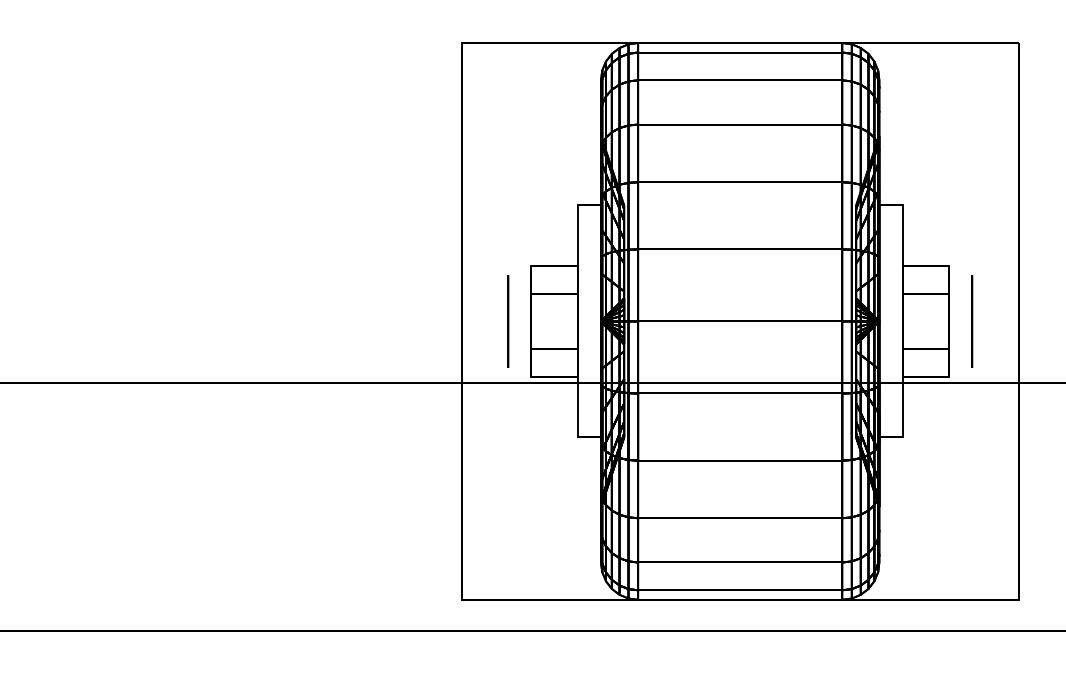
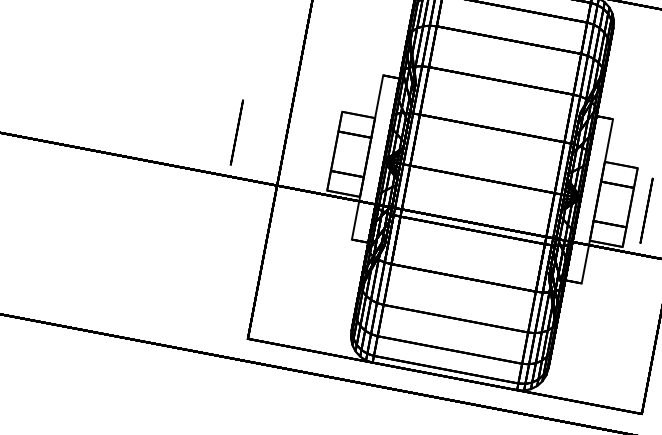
circle: (508, 321) -> (237, 132), moved

